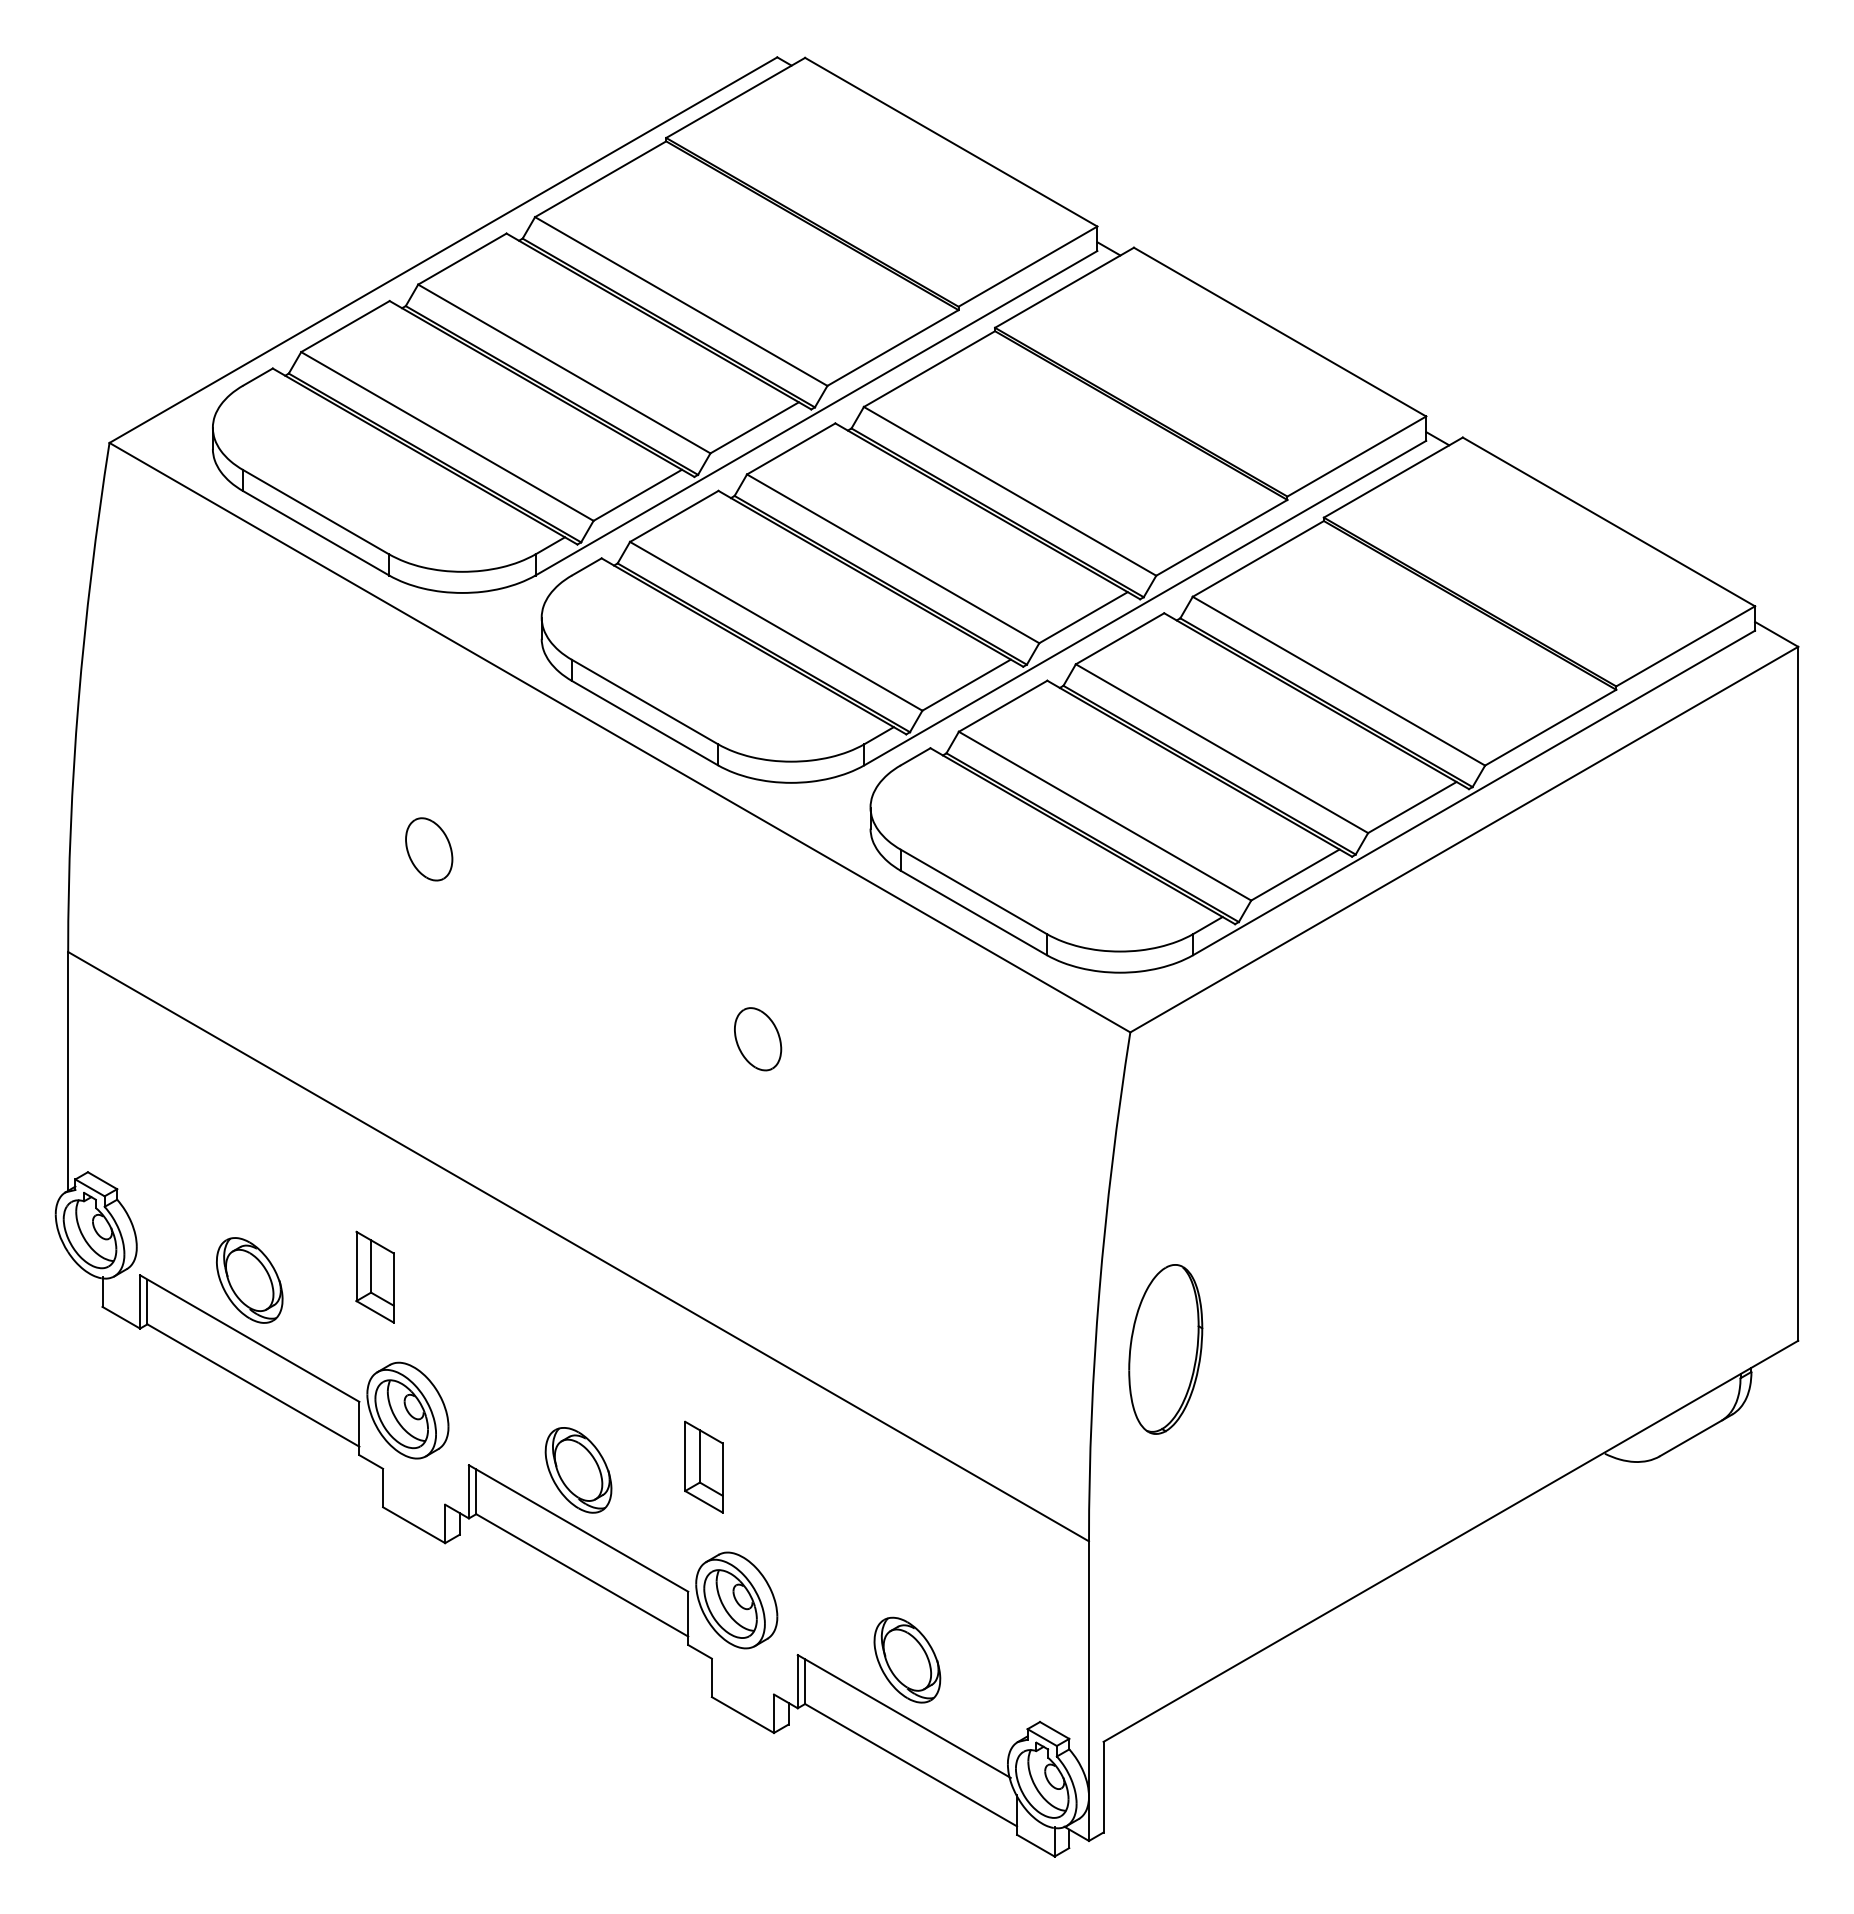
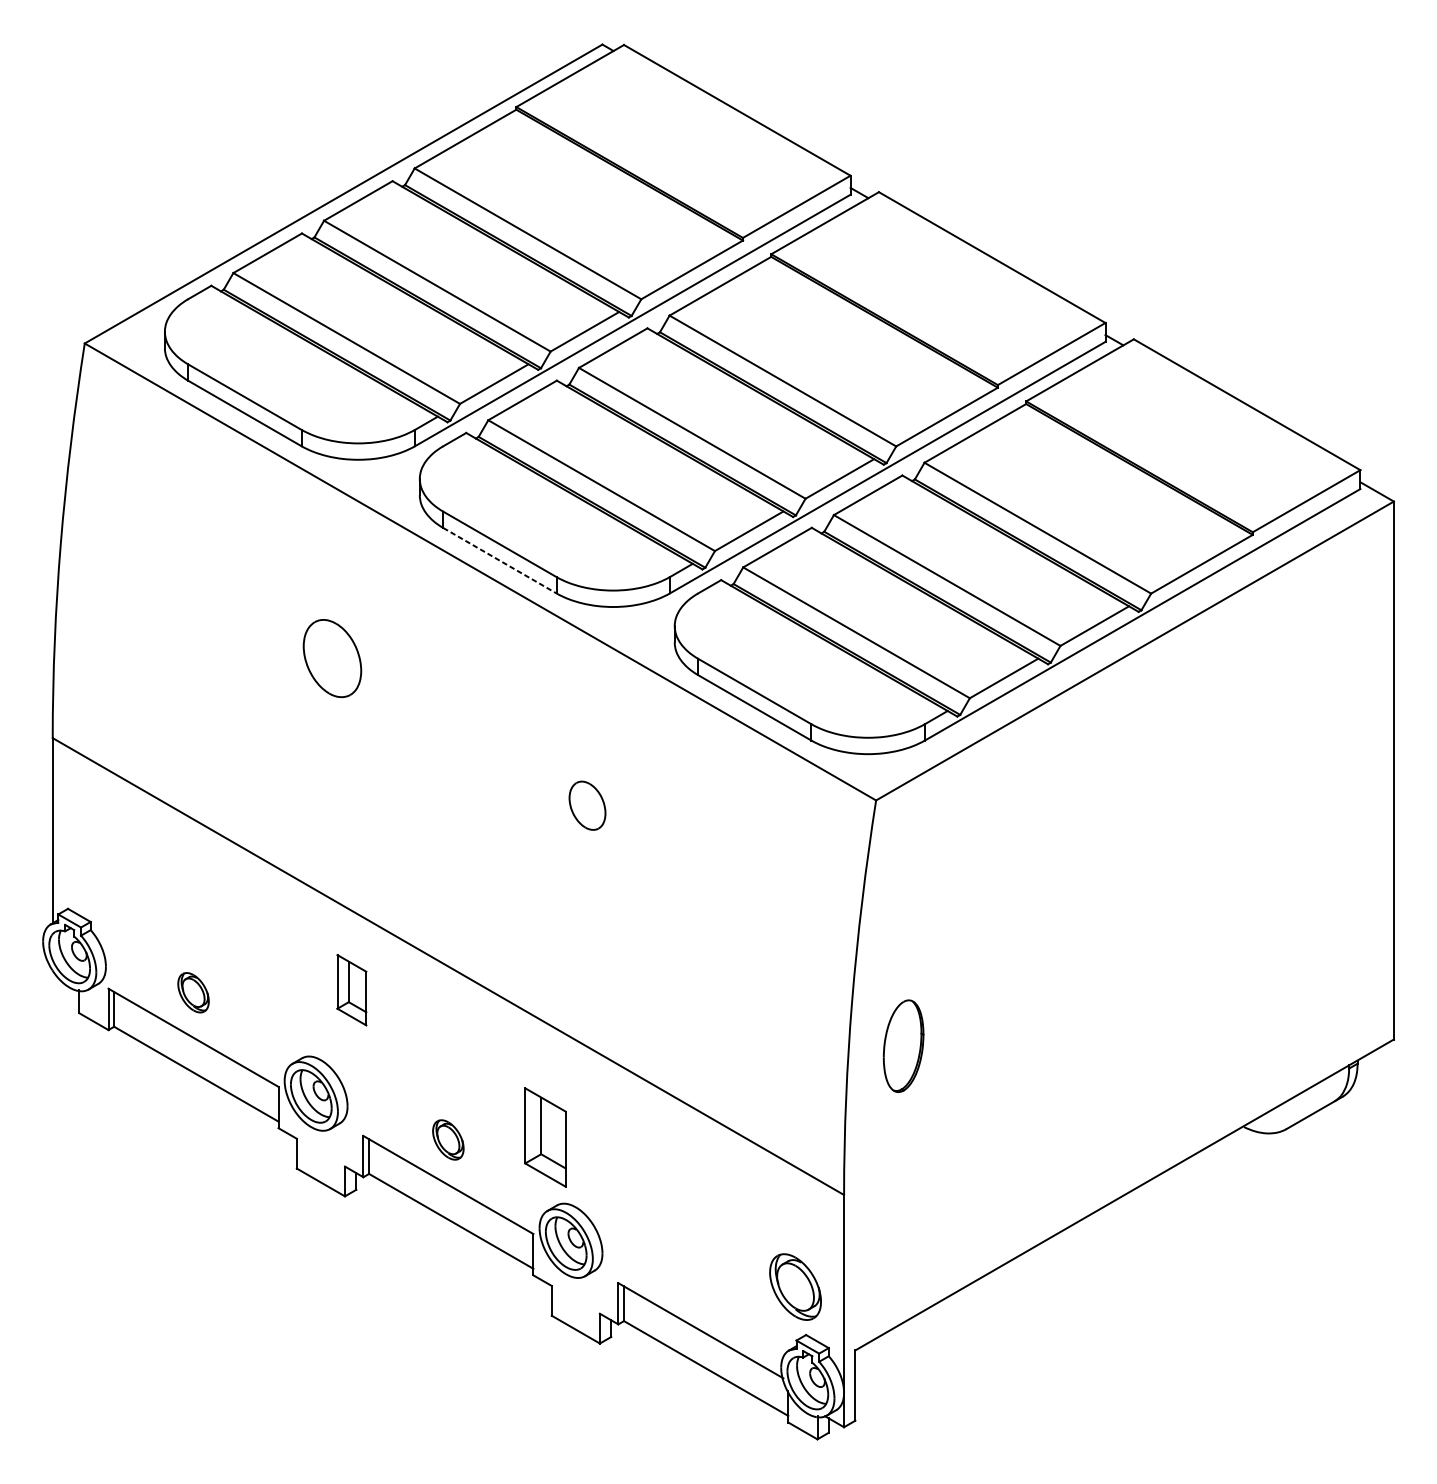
line: (645, 723) -> (500, 560), solid -> dashed
part: (429, 849) -> (332, 658), size x1.6
part: (374, 1276) -> (351, 989), moved
part: (249, 1280) -> (193, 992), size x0.6
part: (1165, 1349) -> (903, 1046), size x0.7
part: (703, 1466) -> (545, 1136), size x1.4
part: (578, 1470) -> (448, 1140), size x0.6
part: (907, 1659) -> (795, 1286), moved

